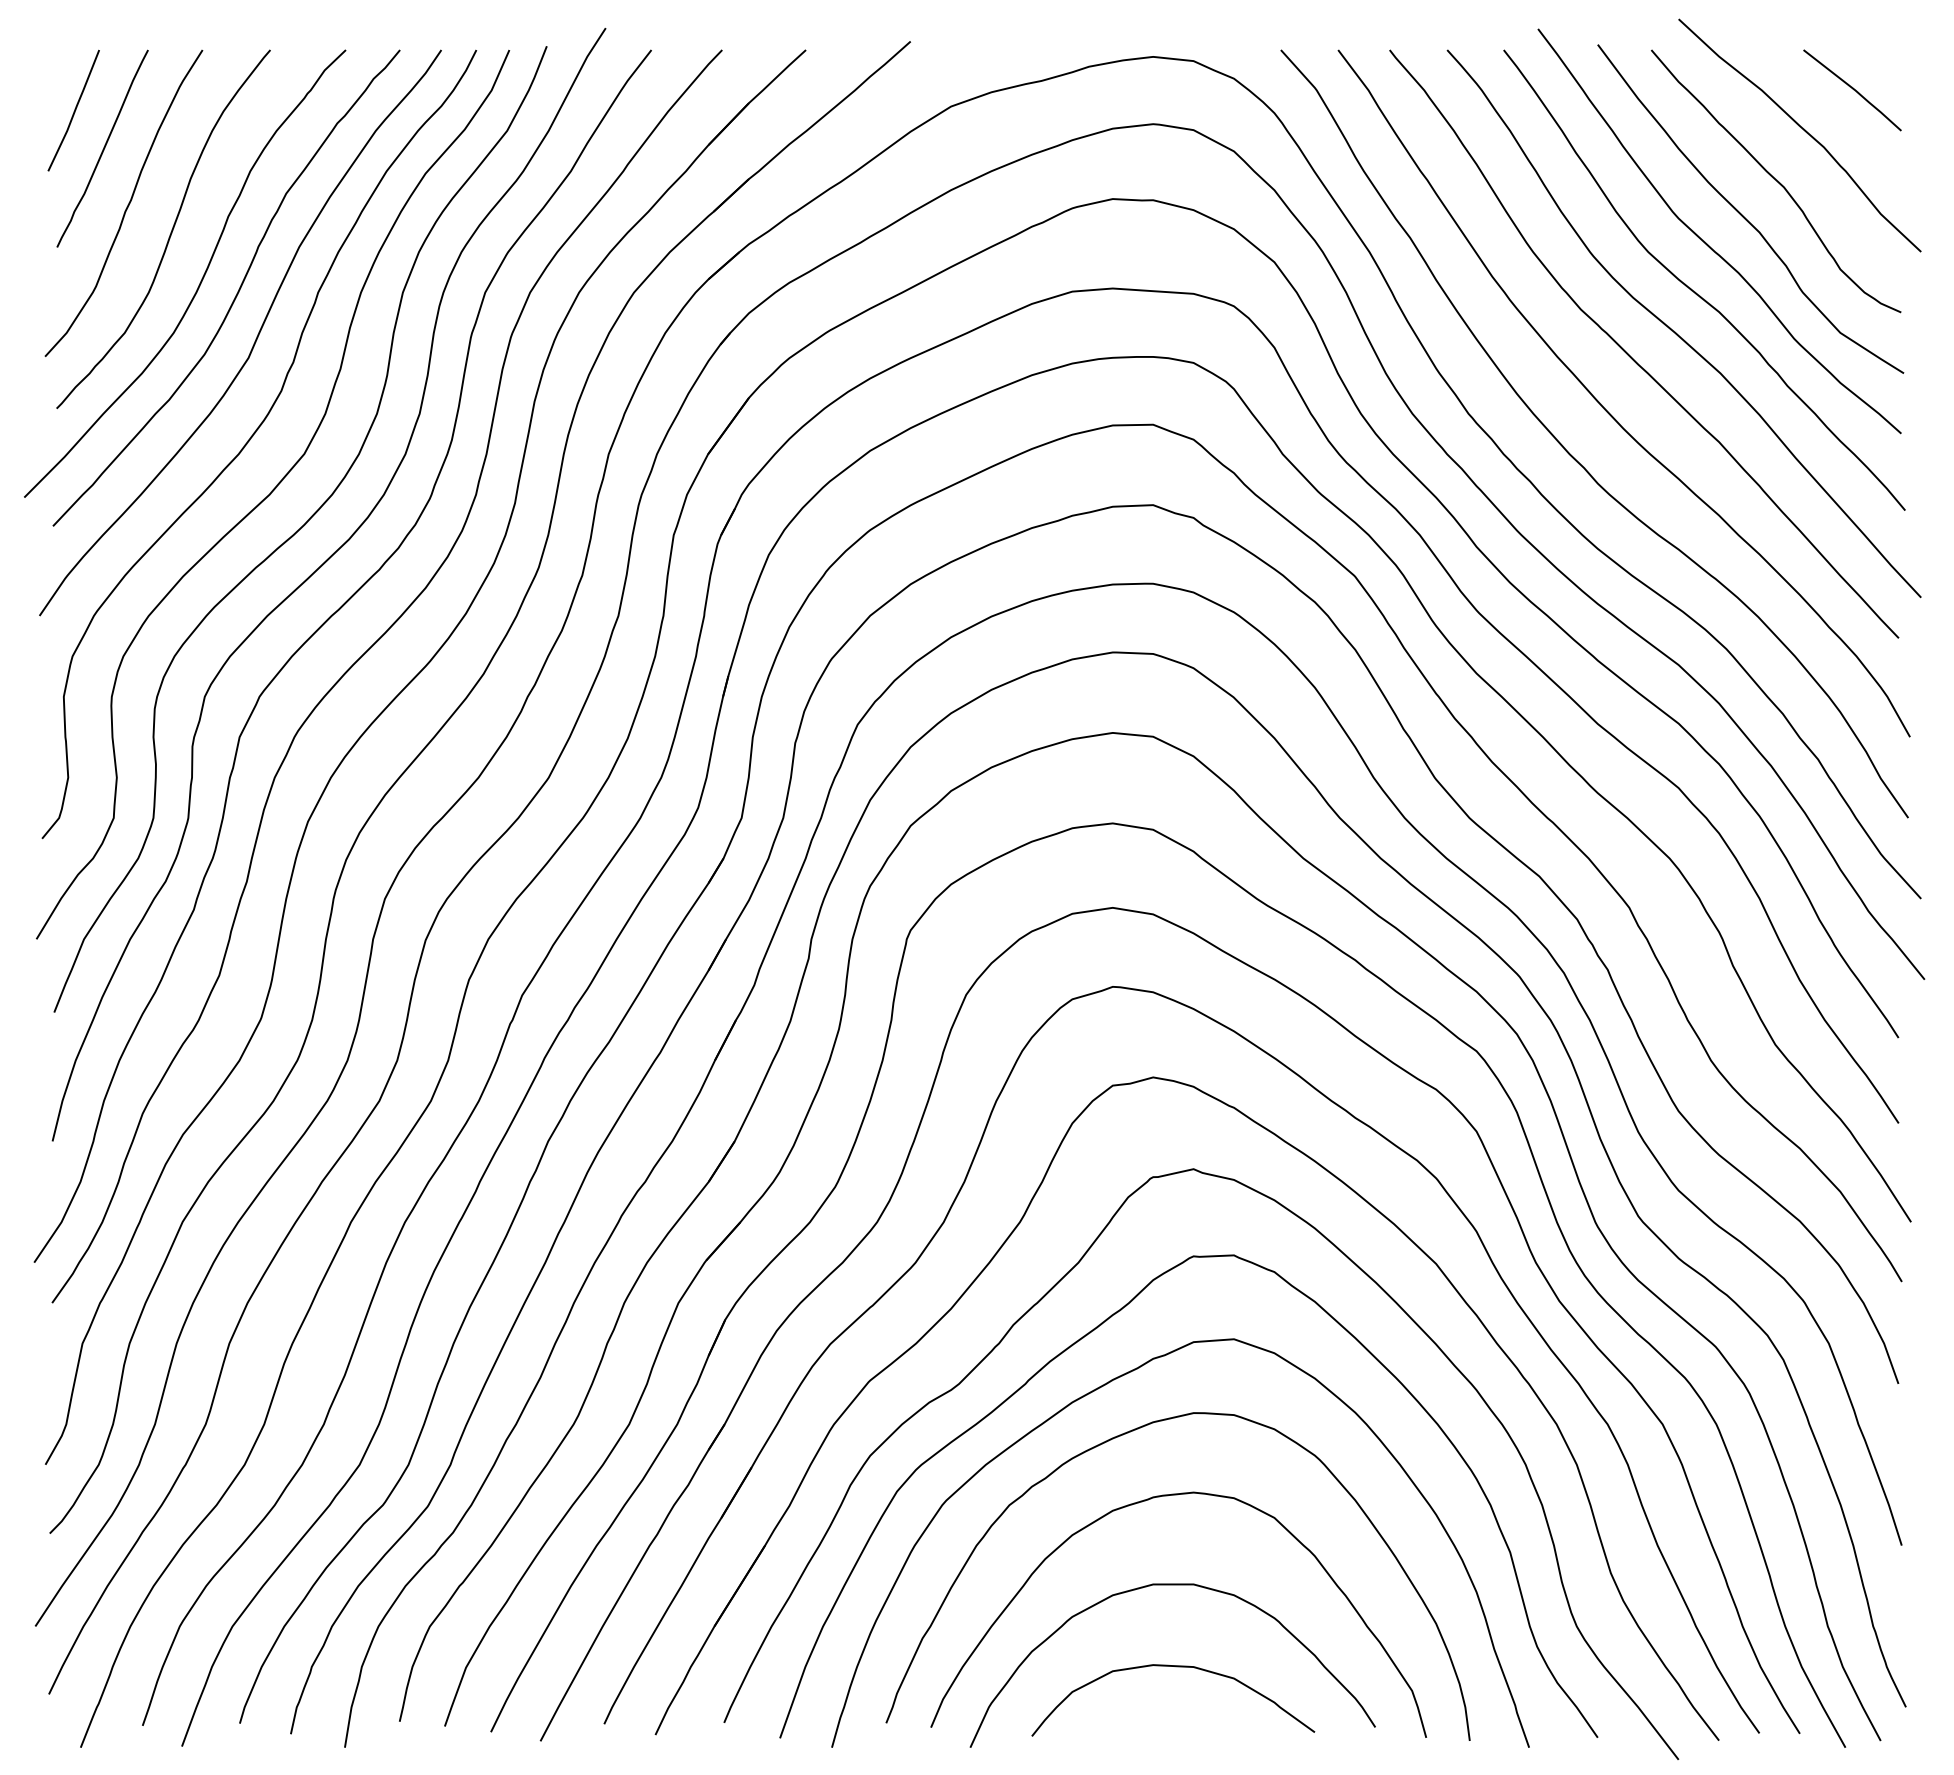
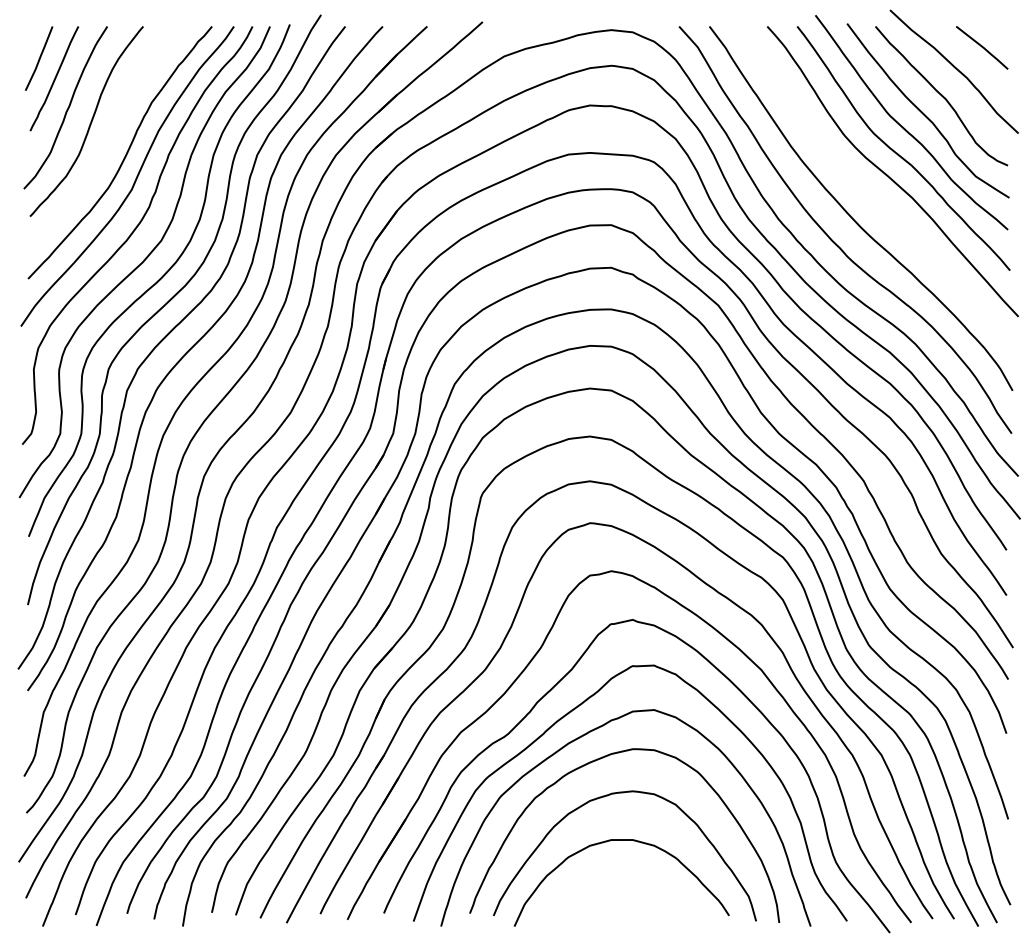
curve: (198, 282) -> (105, 149), removed
curve: (1632, 355) -> (865, 188), removed
curve: (1172, 1668) -> (621, 884), removed

